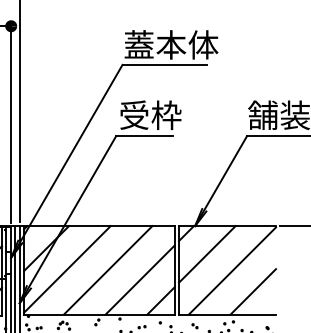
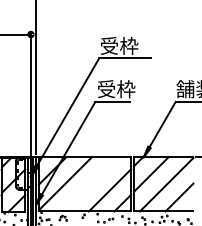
text: (170, 44) -> (128, 45), 蓋本体 -> 受枠
line: (108, 270) -> (90, 184), removed

